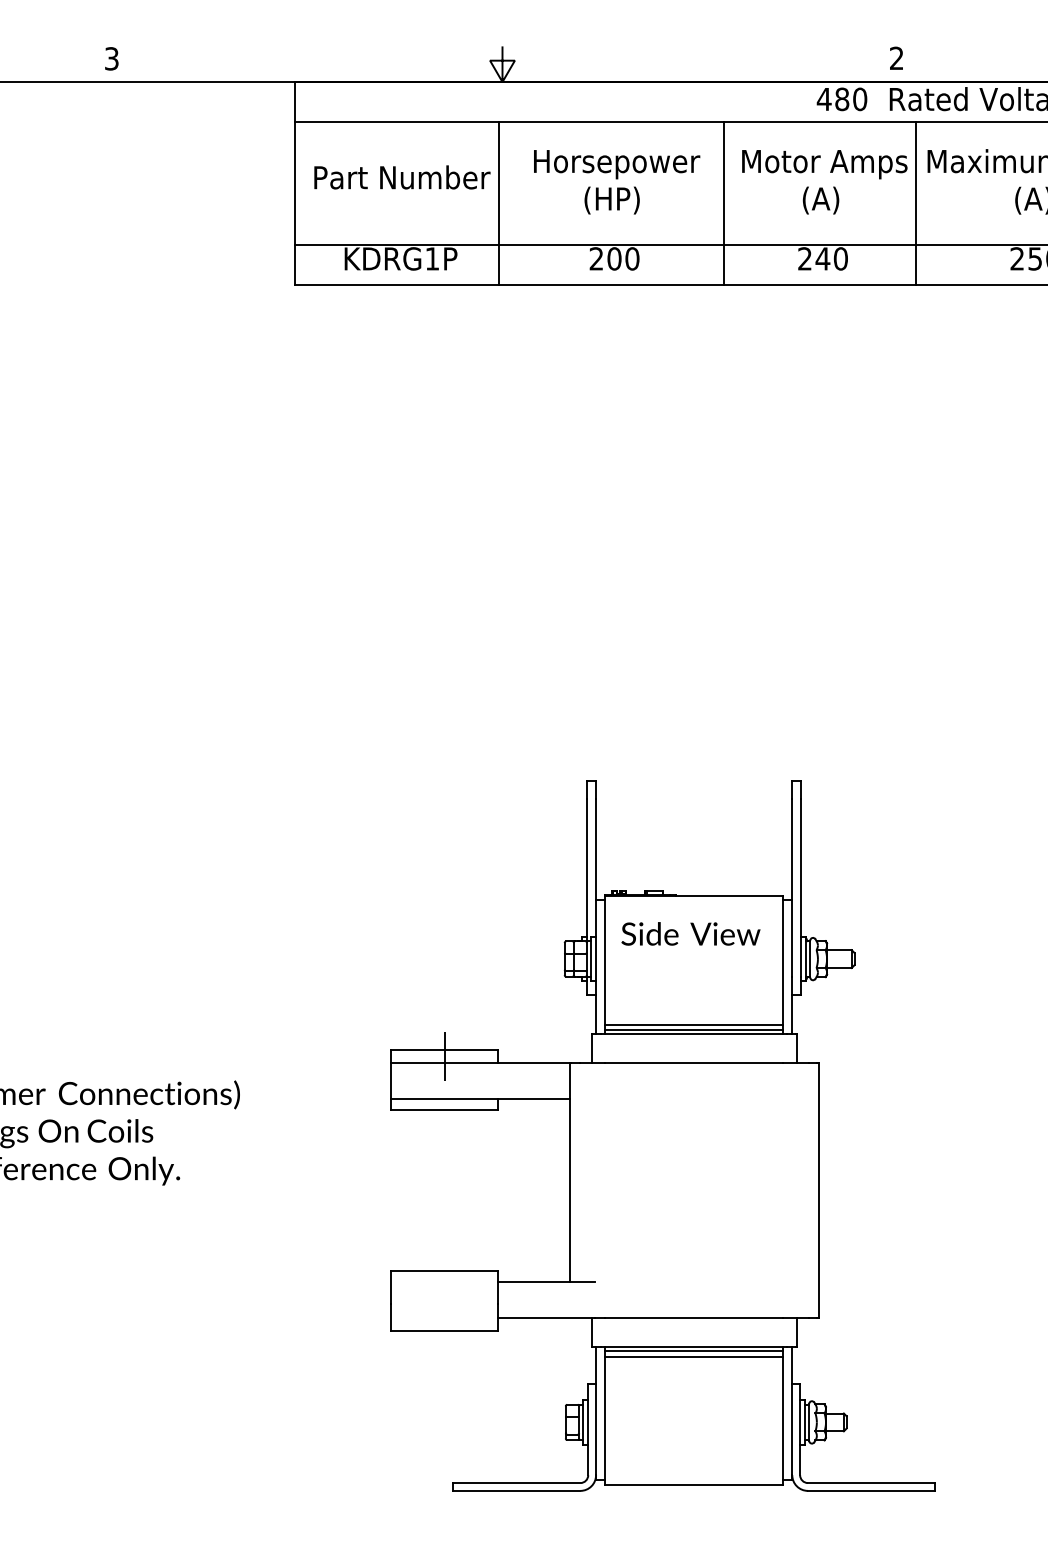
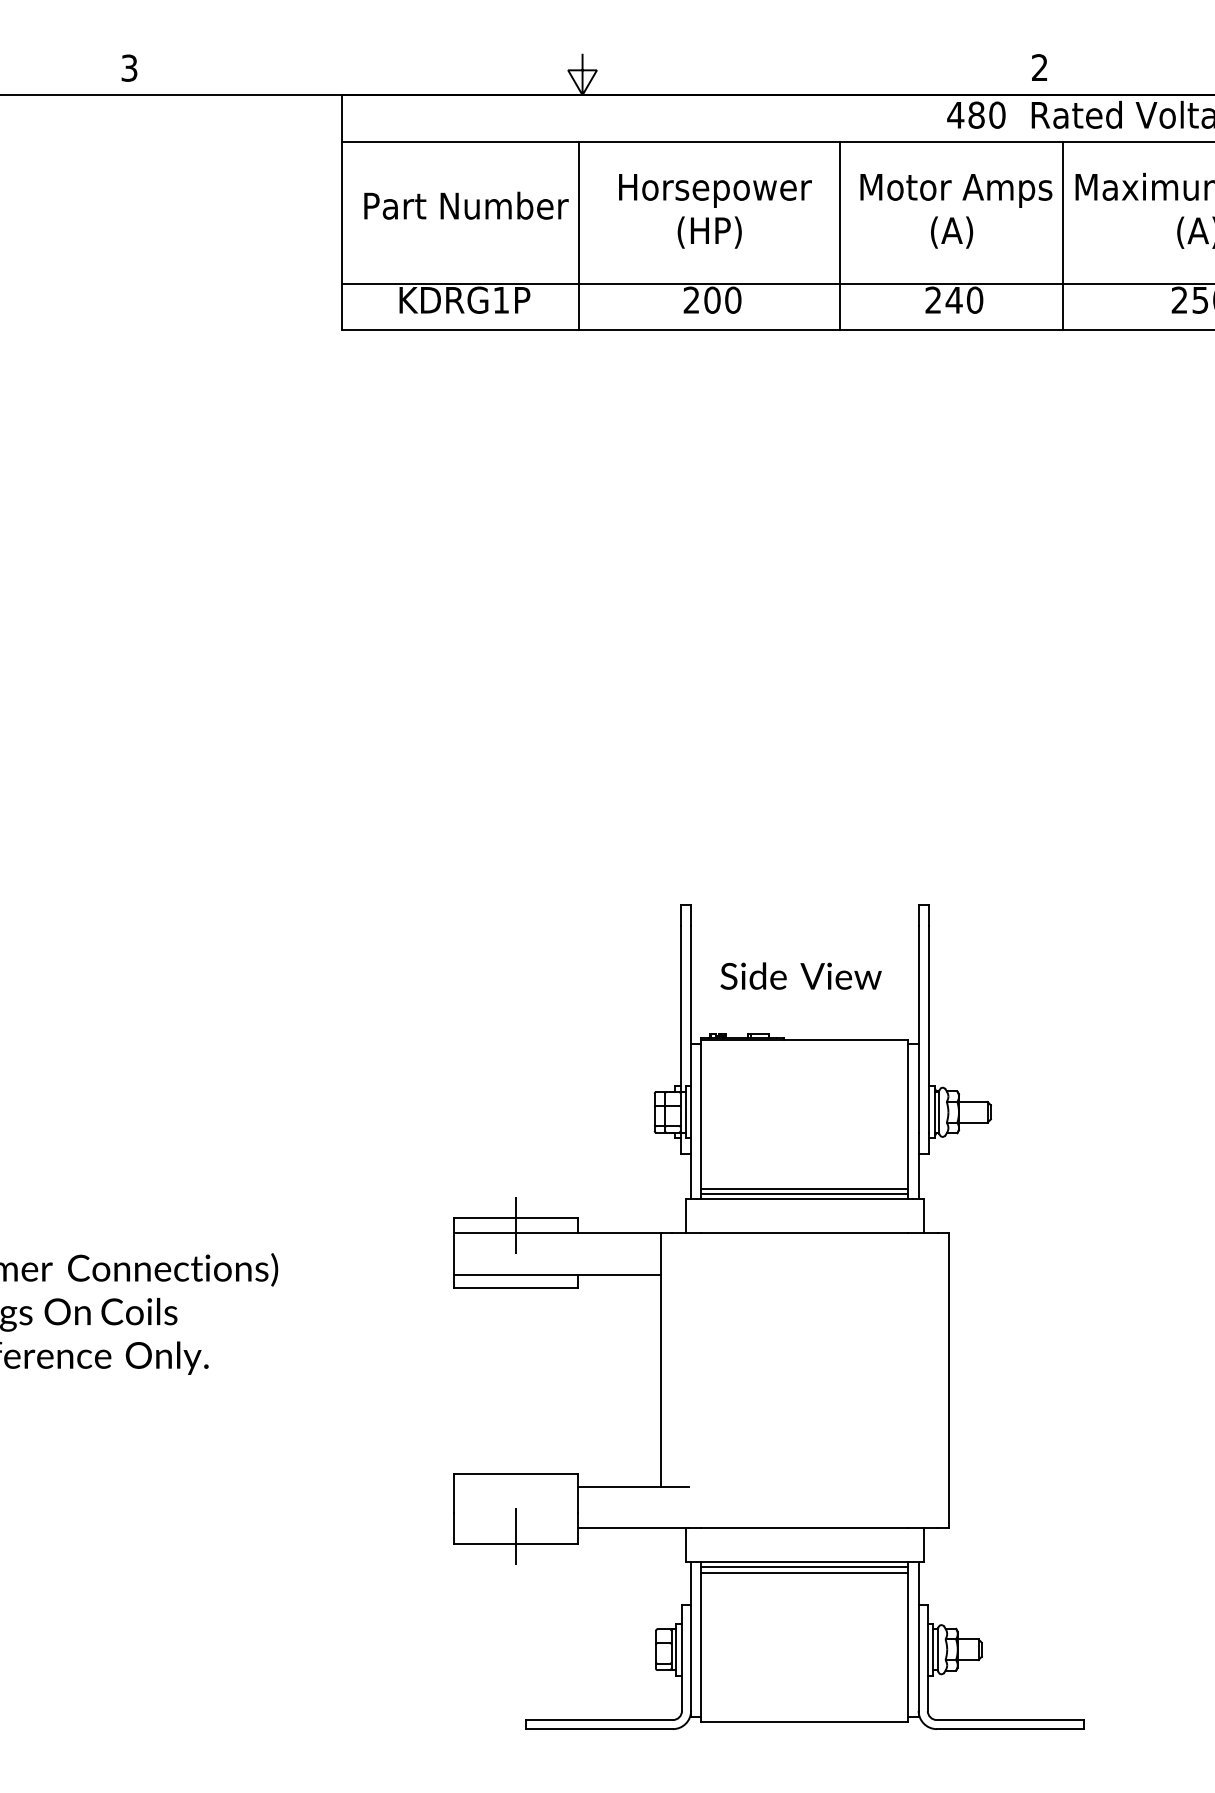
text: (690, 933) -> (800, 975), moved
line: (444, 1323) -> (515, 1535), added

